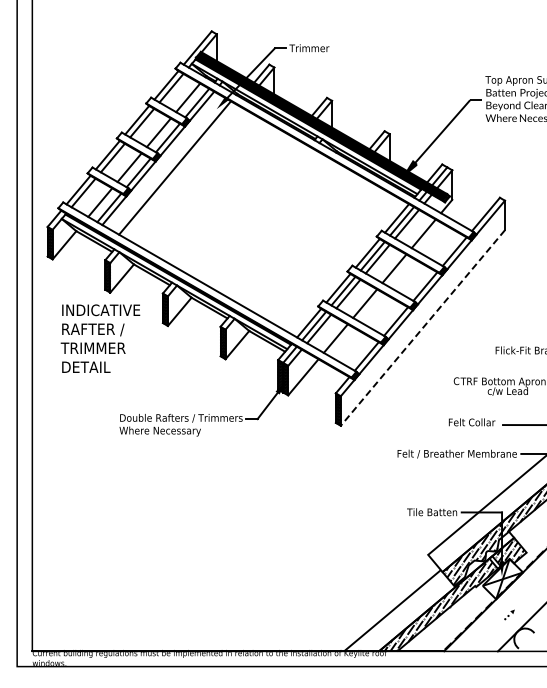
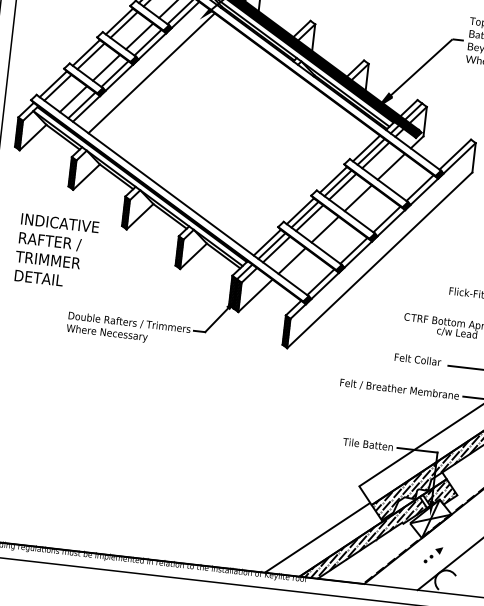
line: (422, 328) -> (379, 260), dashed -> solid
text: (100, 338) -> (56, 251), moved
part: (509, 614) -> (433, 554), size x1.67

